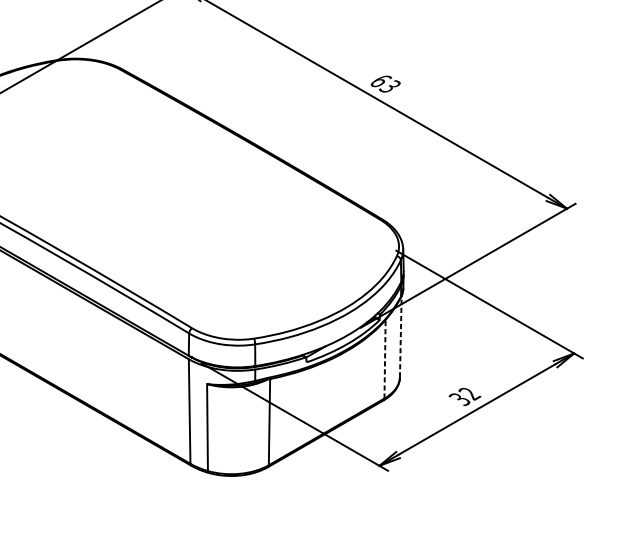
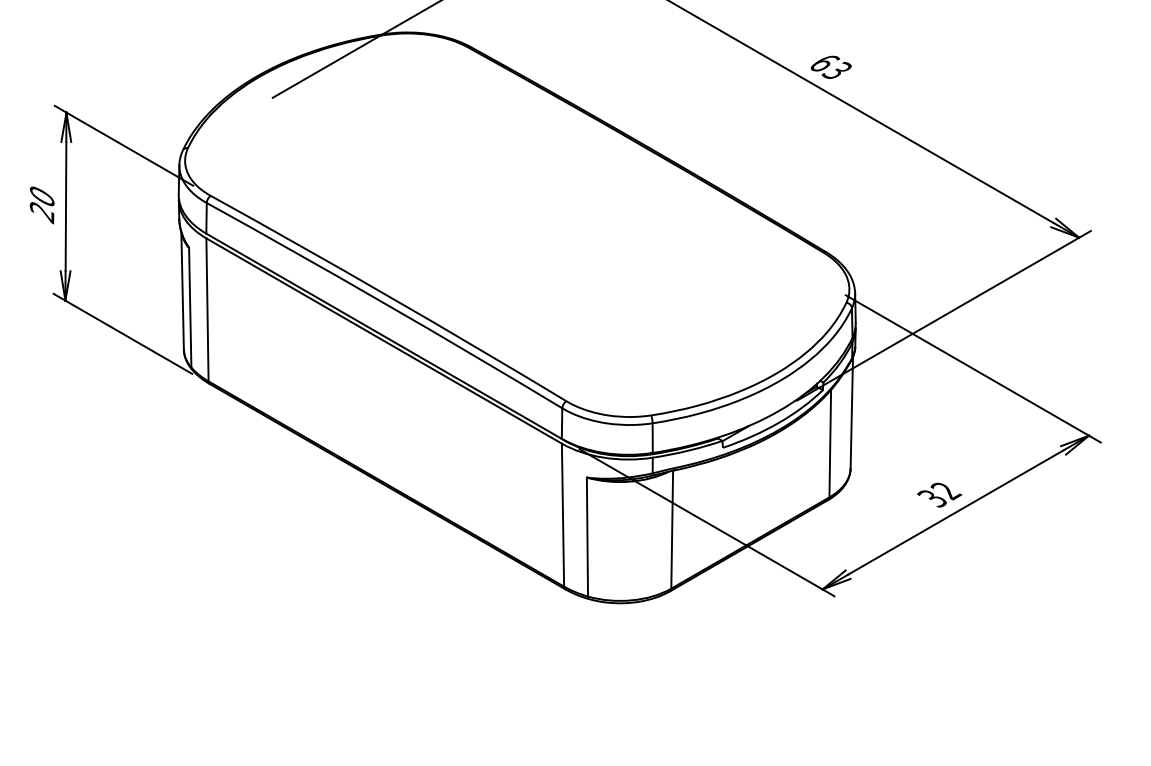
line: (400, 336) -> (851, 412), dashed -> solid
line: (385, 359) -> (830, 443), dashed -> solid

